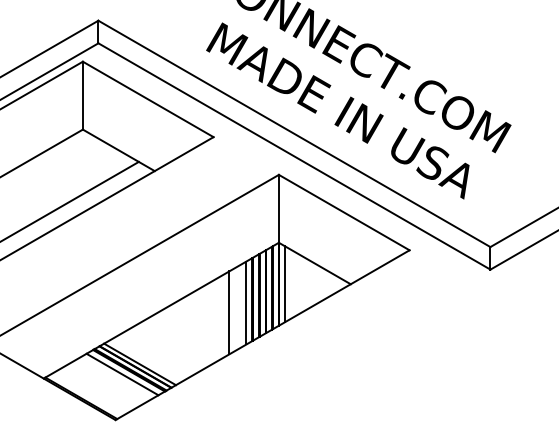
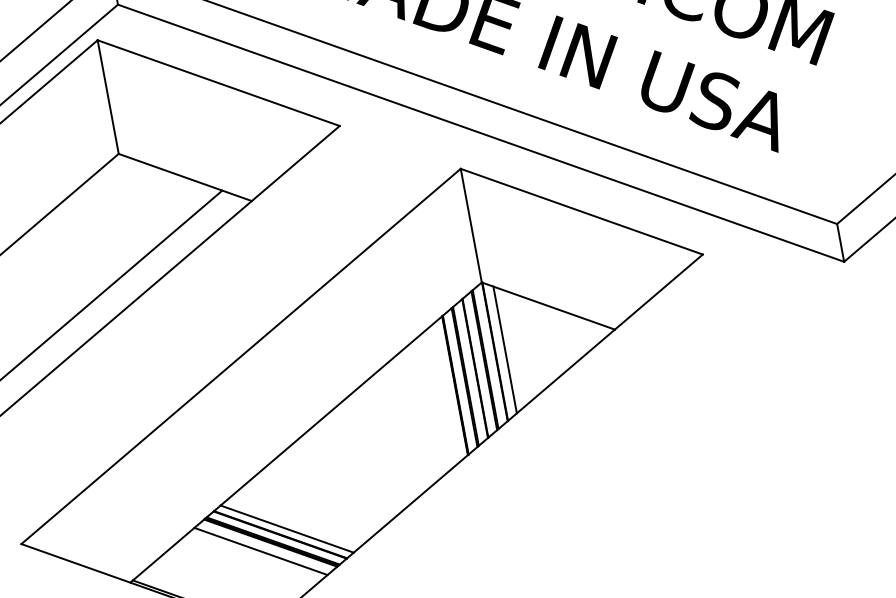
line: (246, 302) -> (446, 392), removed
line: (229, 312) -> (420, 414), removed

